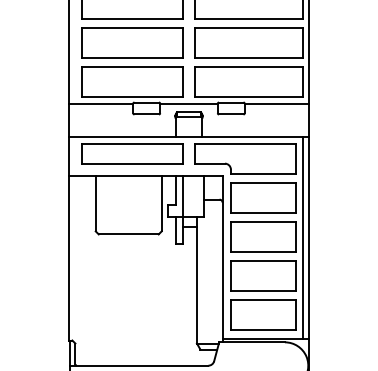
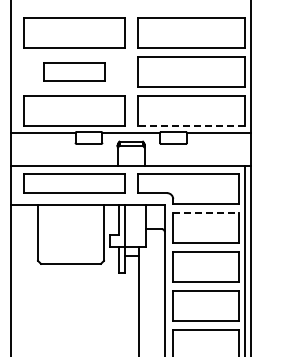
part: (132, 42) -> (74, 71), size x0.6
line: (248, 96) -> (190, 125), solid -> dashed
line: (263, 183) -> (205, 212), solid -> dashed

